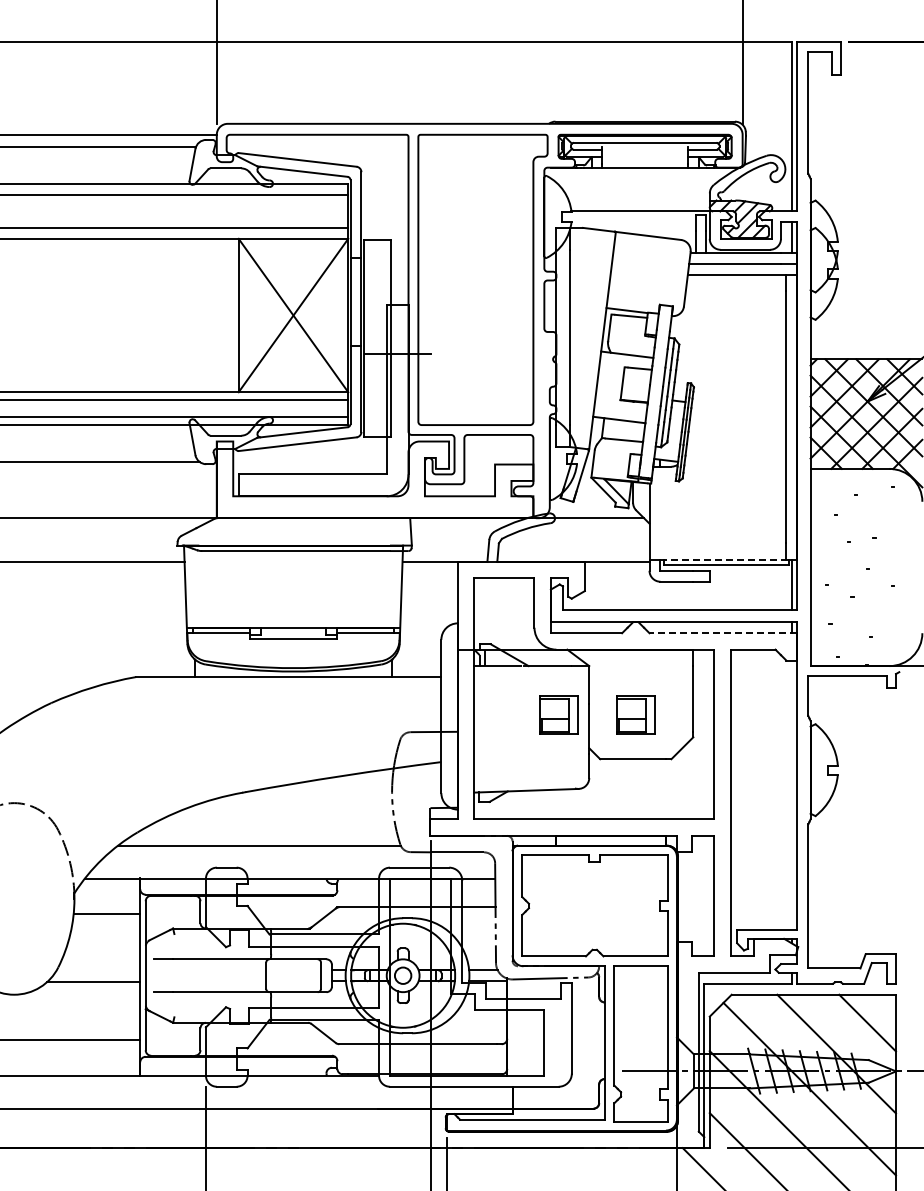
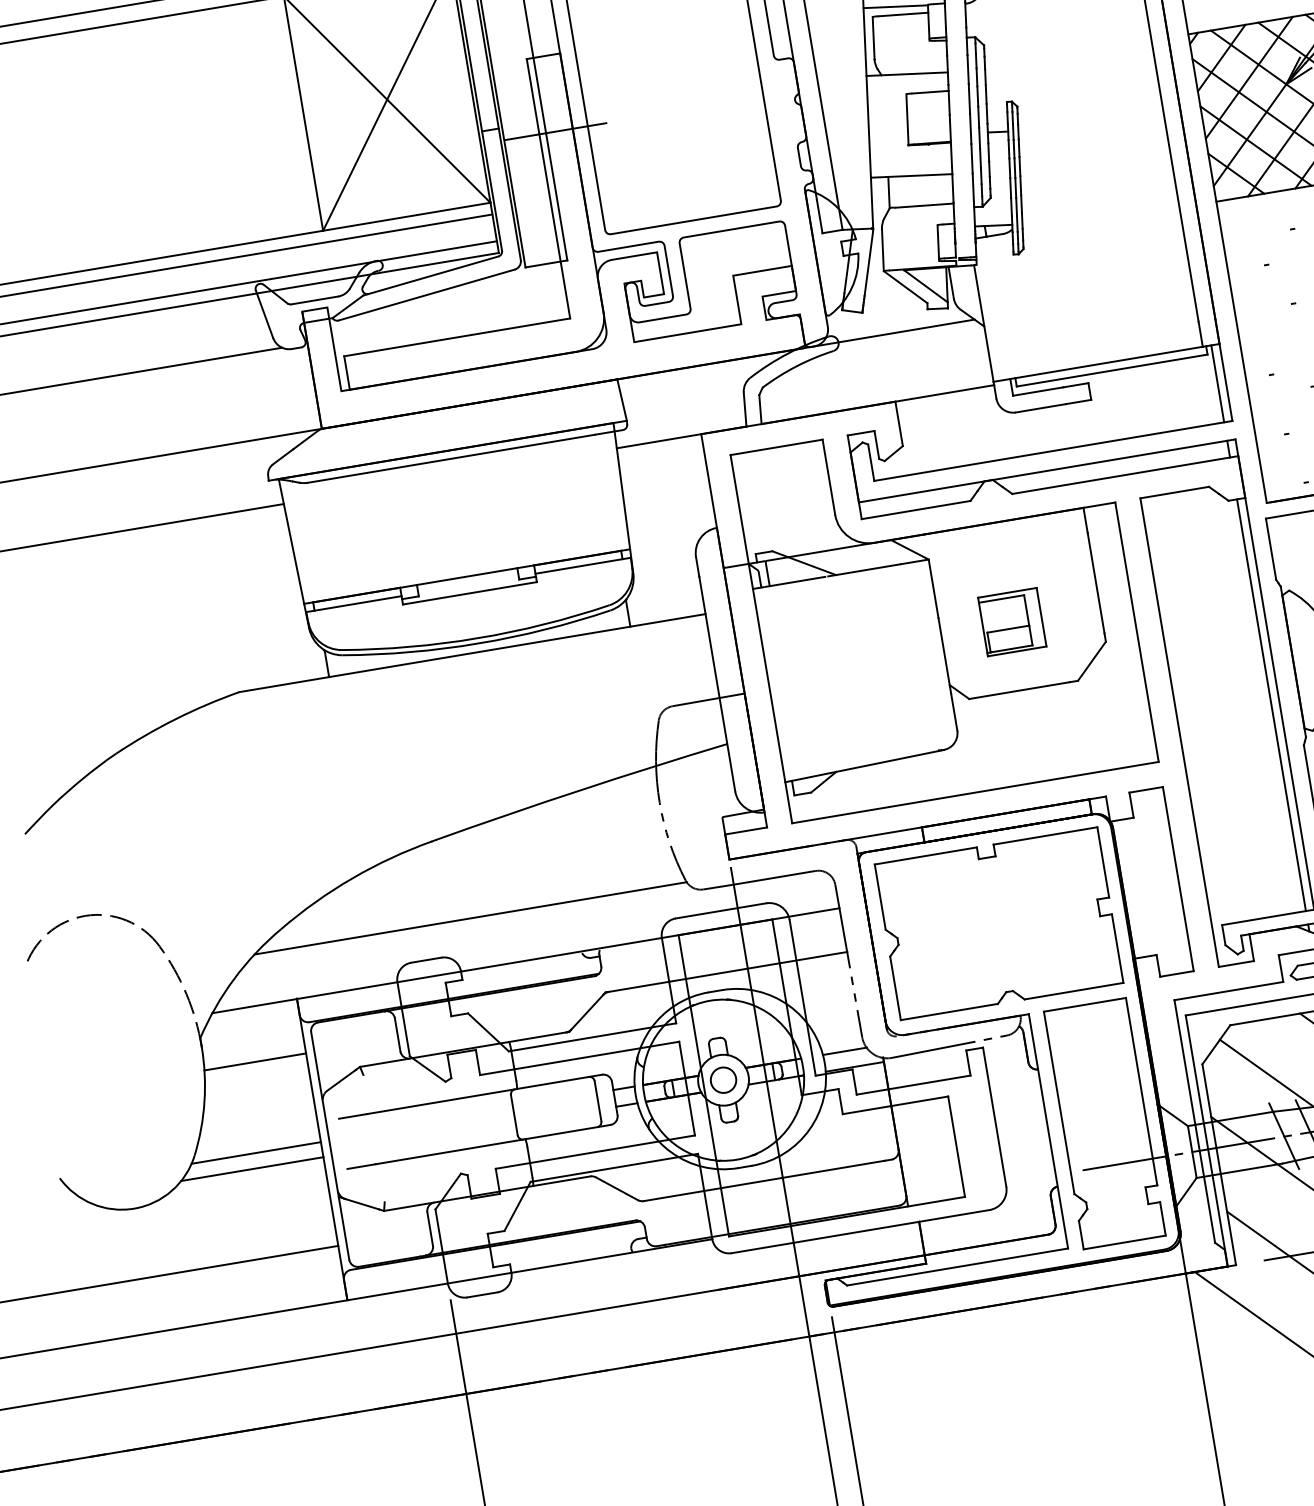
line: (723, 559) -> (1106, 362), dashed -> solid
line: (723, 633) -> (1125, 475), dashed -> solid
part: (558, 714) -> (894, 641), removed
line: (792, 795) -> (1272, 705), added
line: (97, 972) -> (255, 1153), added

